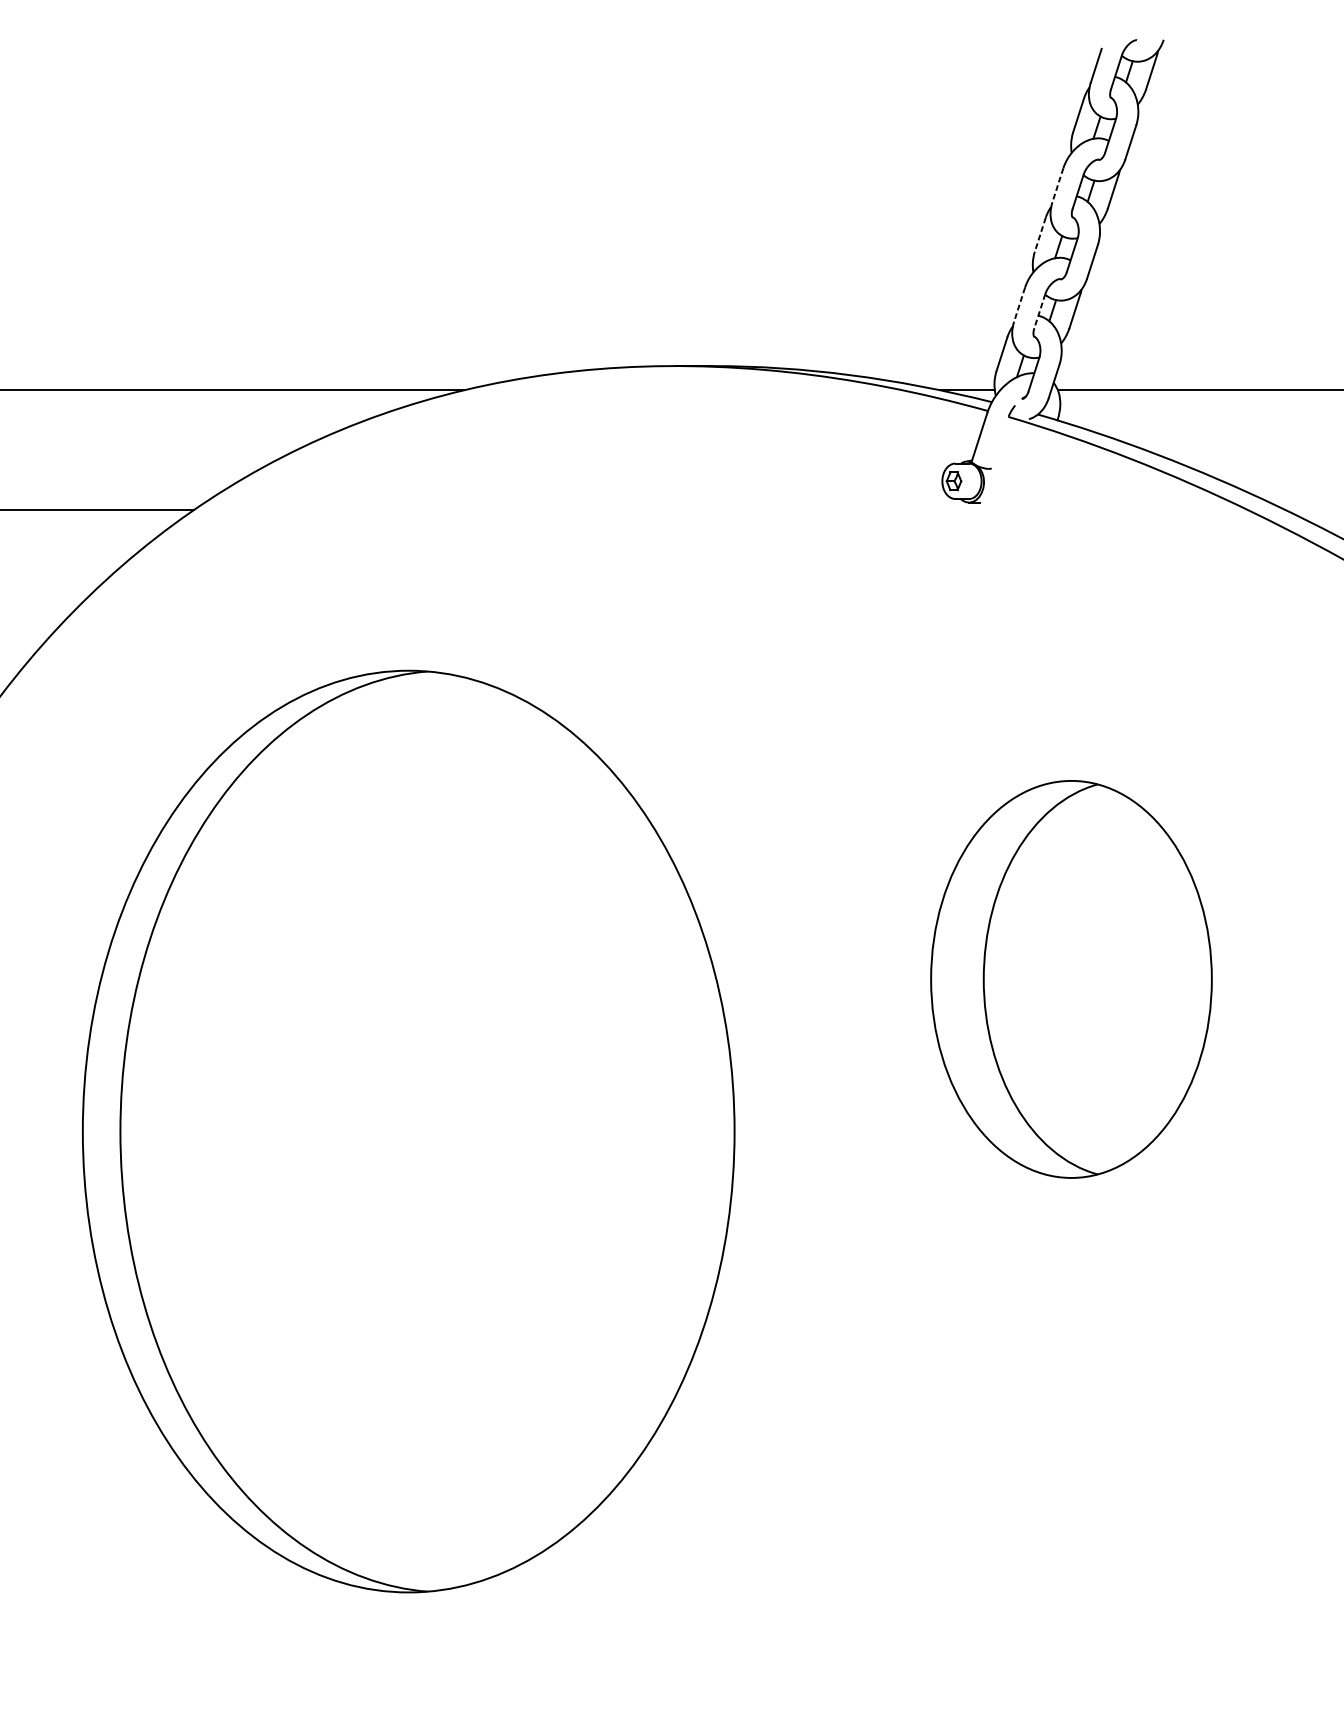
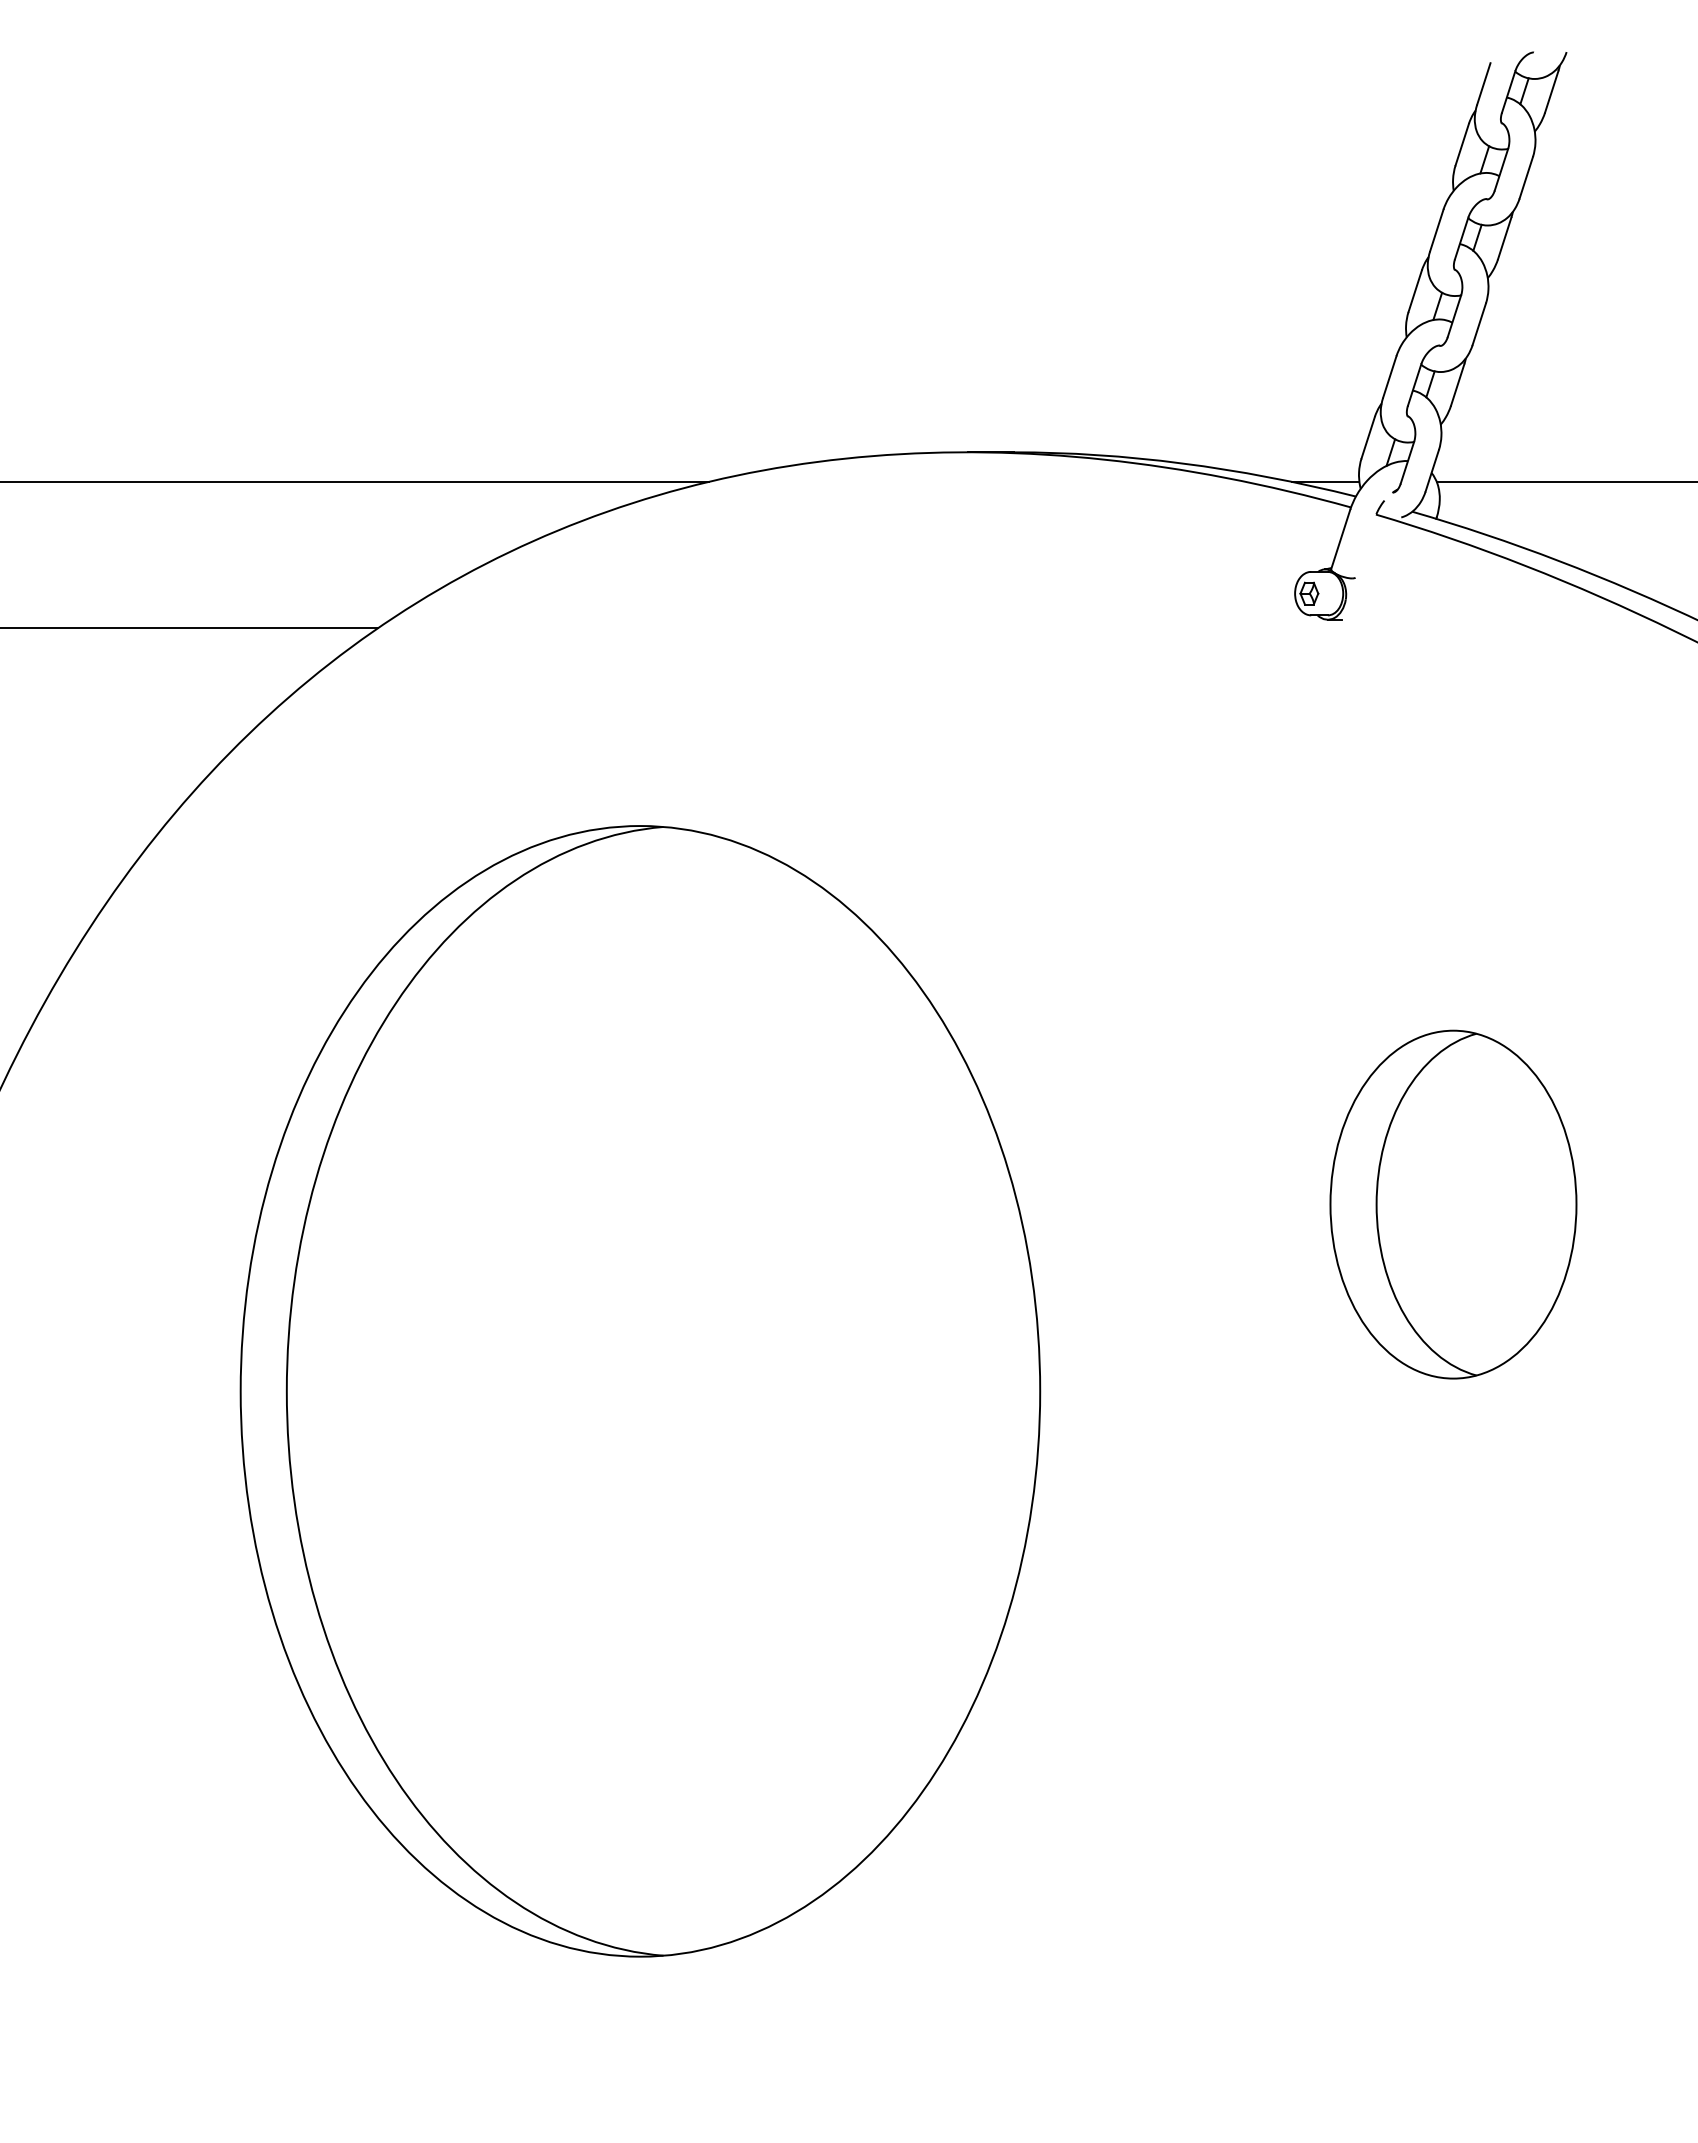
line: (1057, 185) -> (1436, 230), dashed -> solid
line: (1040, 234) -> (1415, 291), dashed -> solid
line: (1019, 305) -> (1389, 377), dashed -> solid
line: (1039, 311) -> (1414, 385), dashed -> solid
part: (1071, 979) -> (1453, 1204), size x0.71

